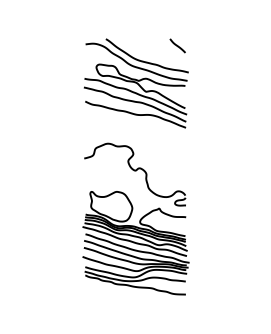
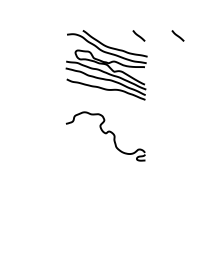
line: (227, 45) -> (177, 35), added
part: (135, 243) -> (106, 190), removed

